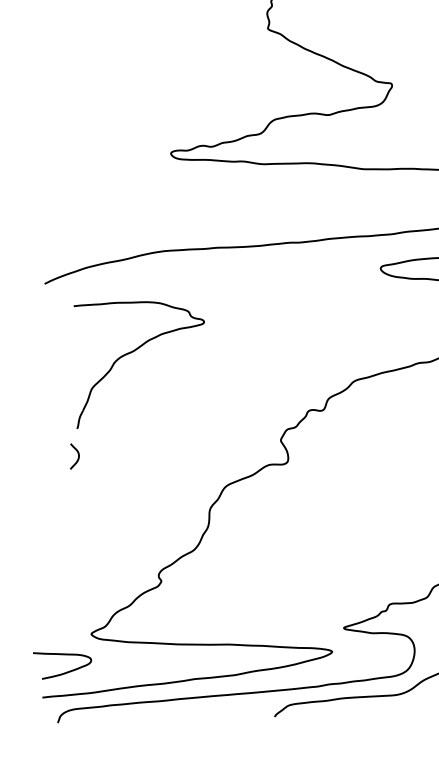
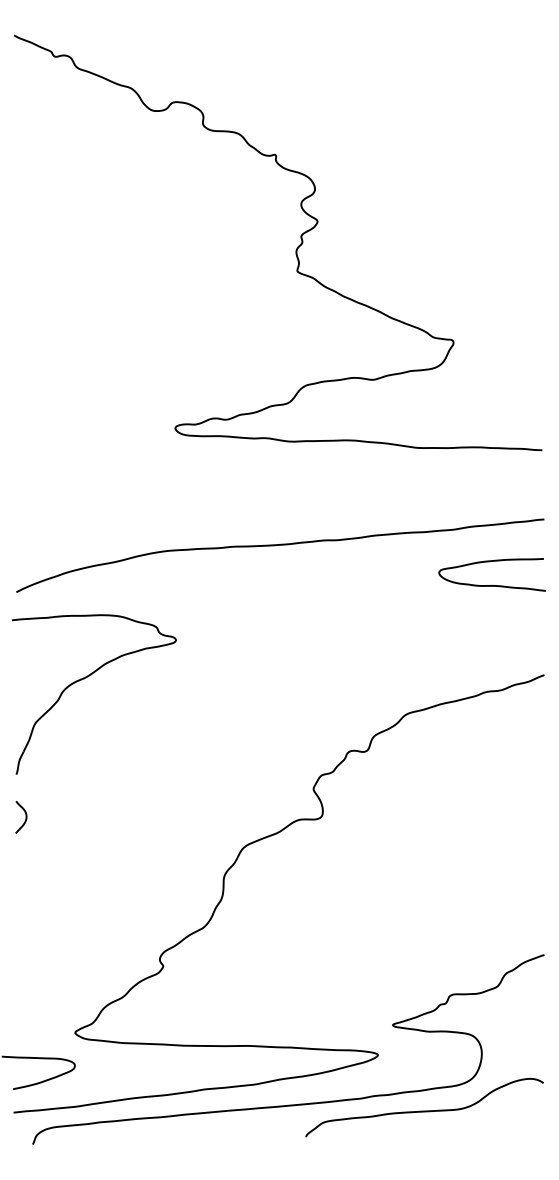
part: (132, 352) -> (86, 678), moved
curve: (78, 456) -> (25, 817), moved

